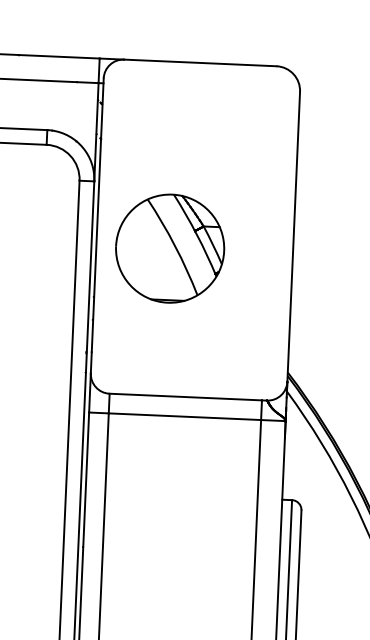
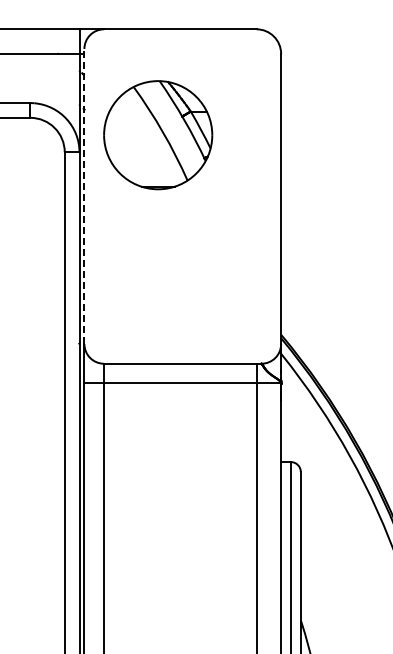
line: (97, 225) -> (84, 196), solid -> dashed
part: (170, 248) -> (158, 135), moved

